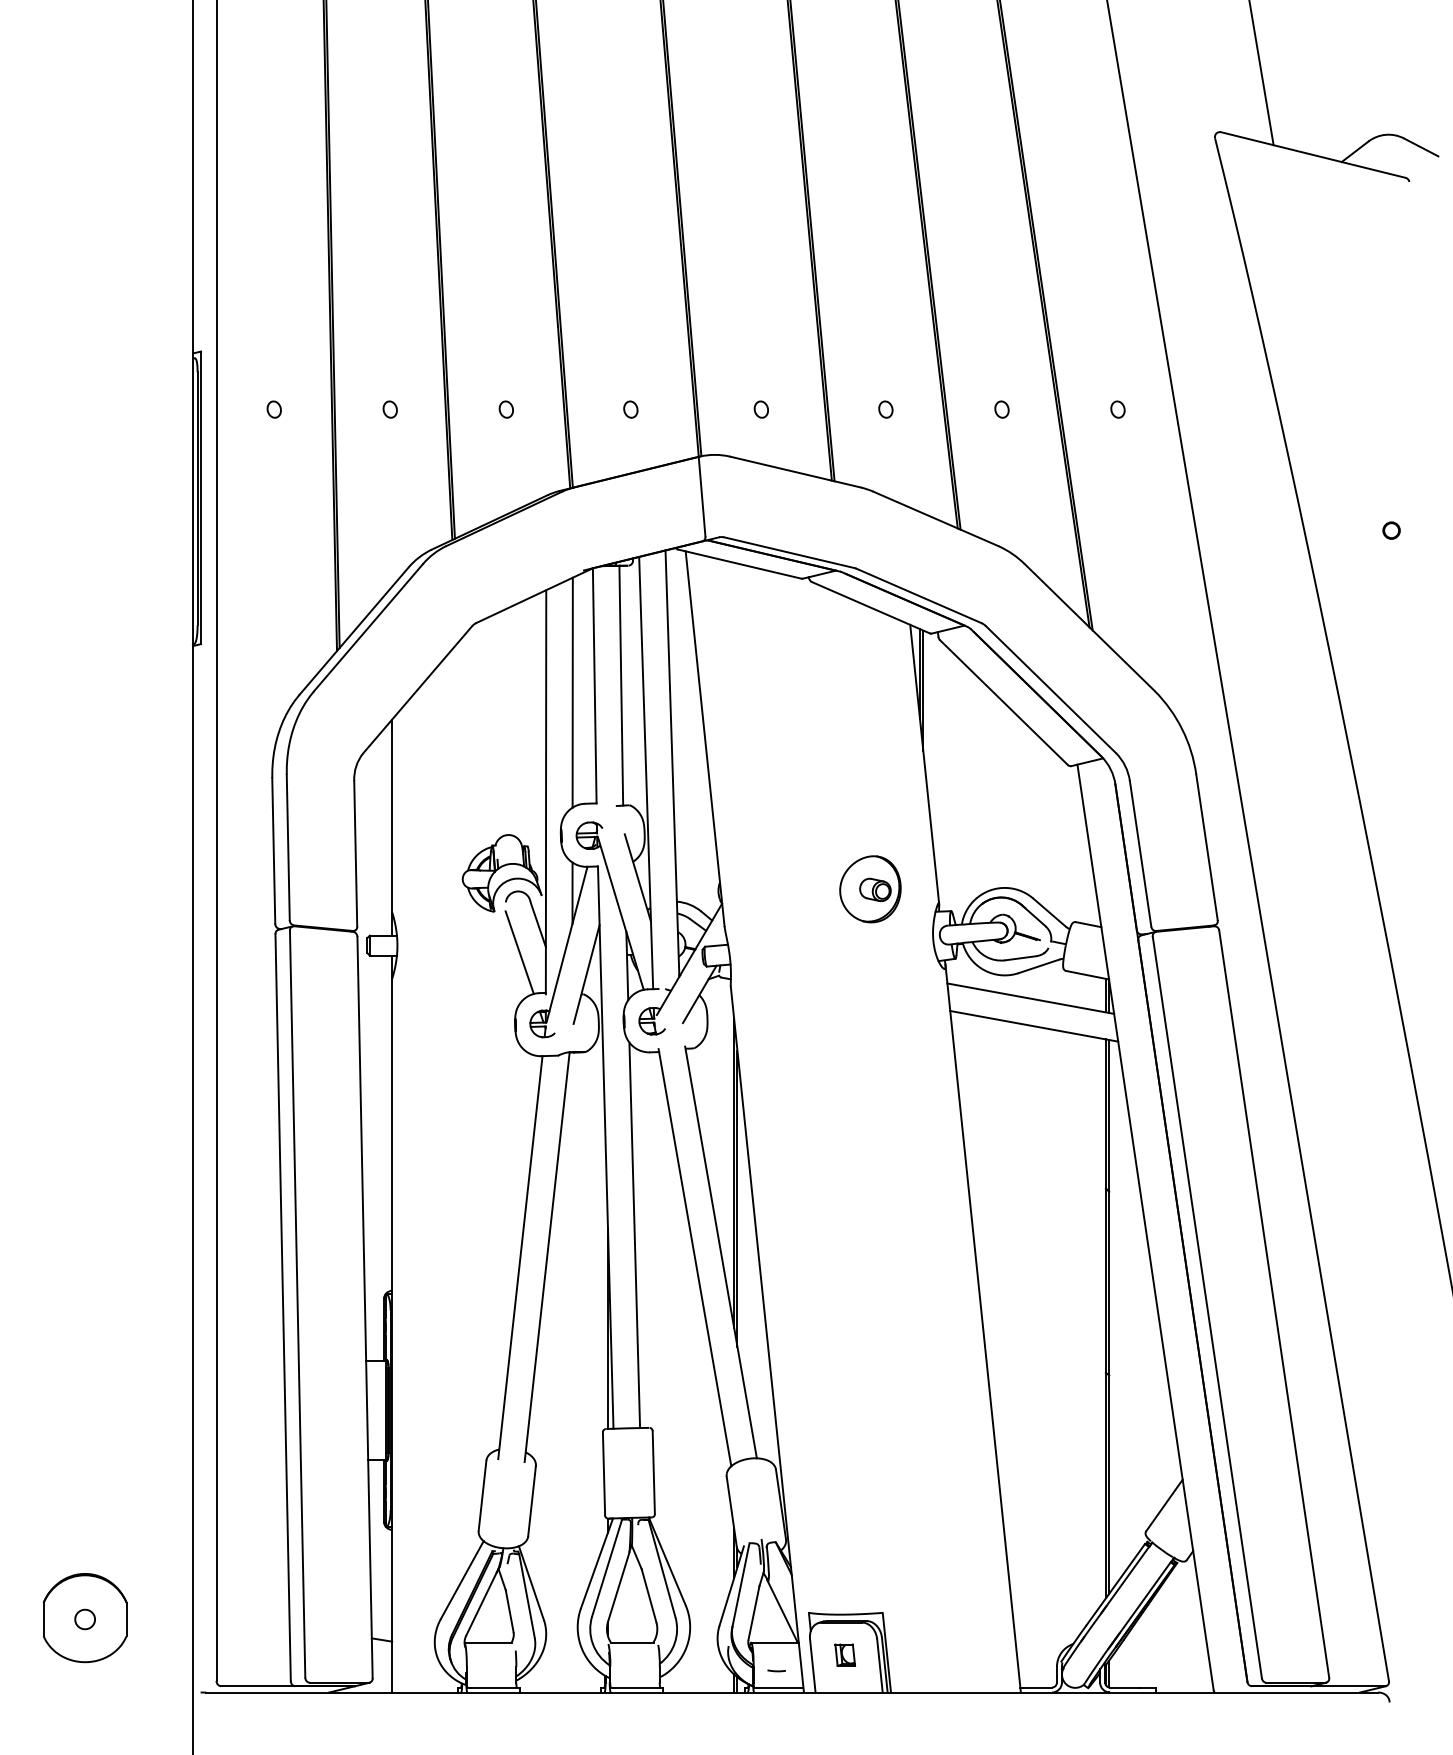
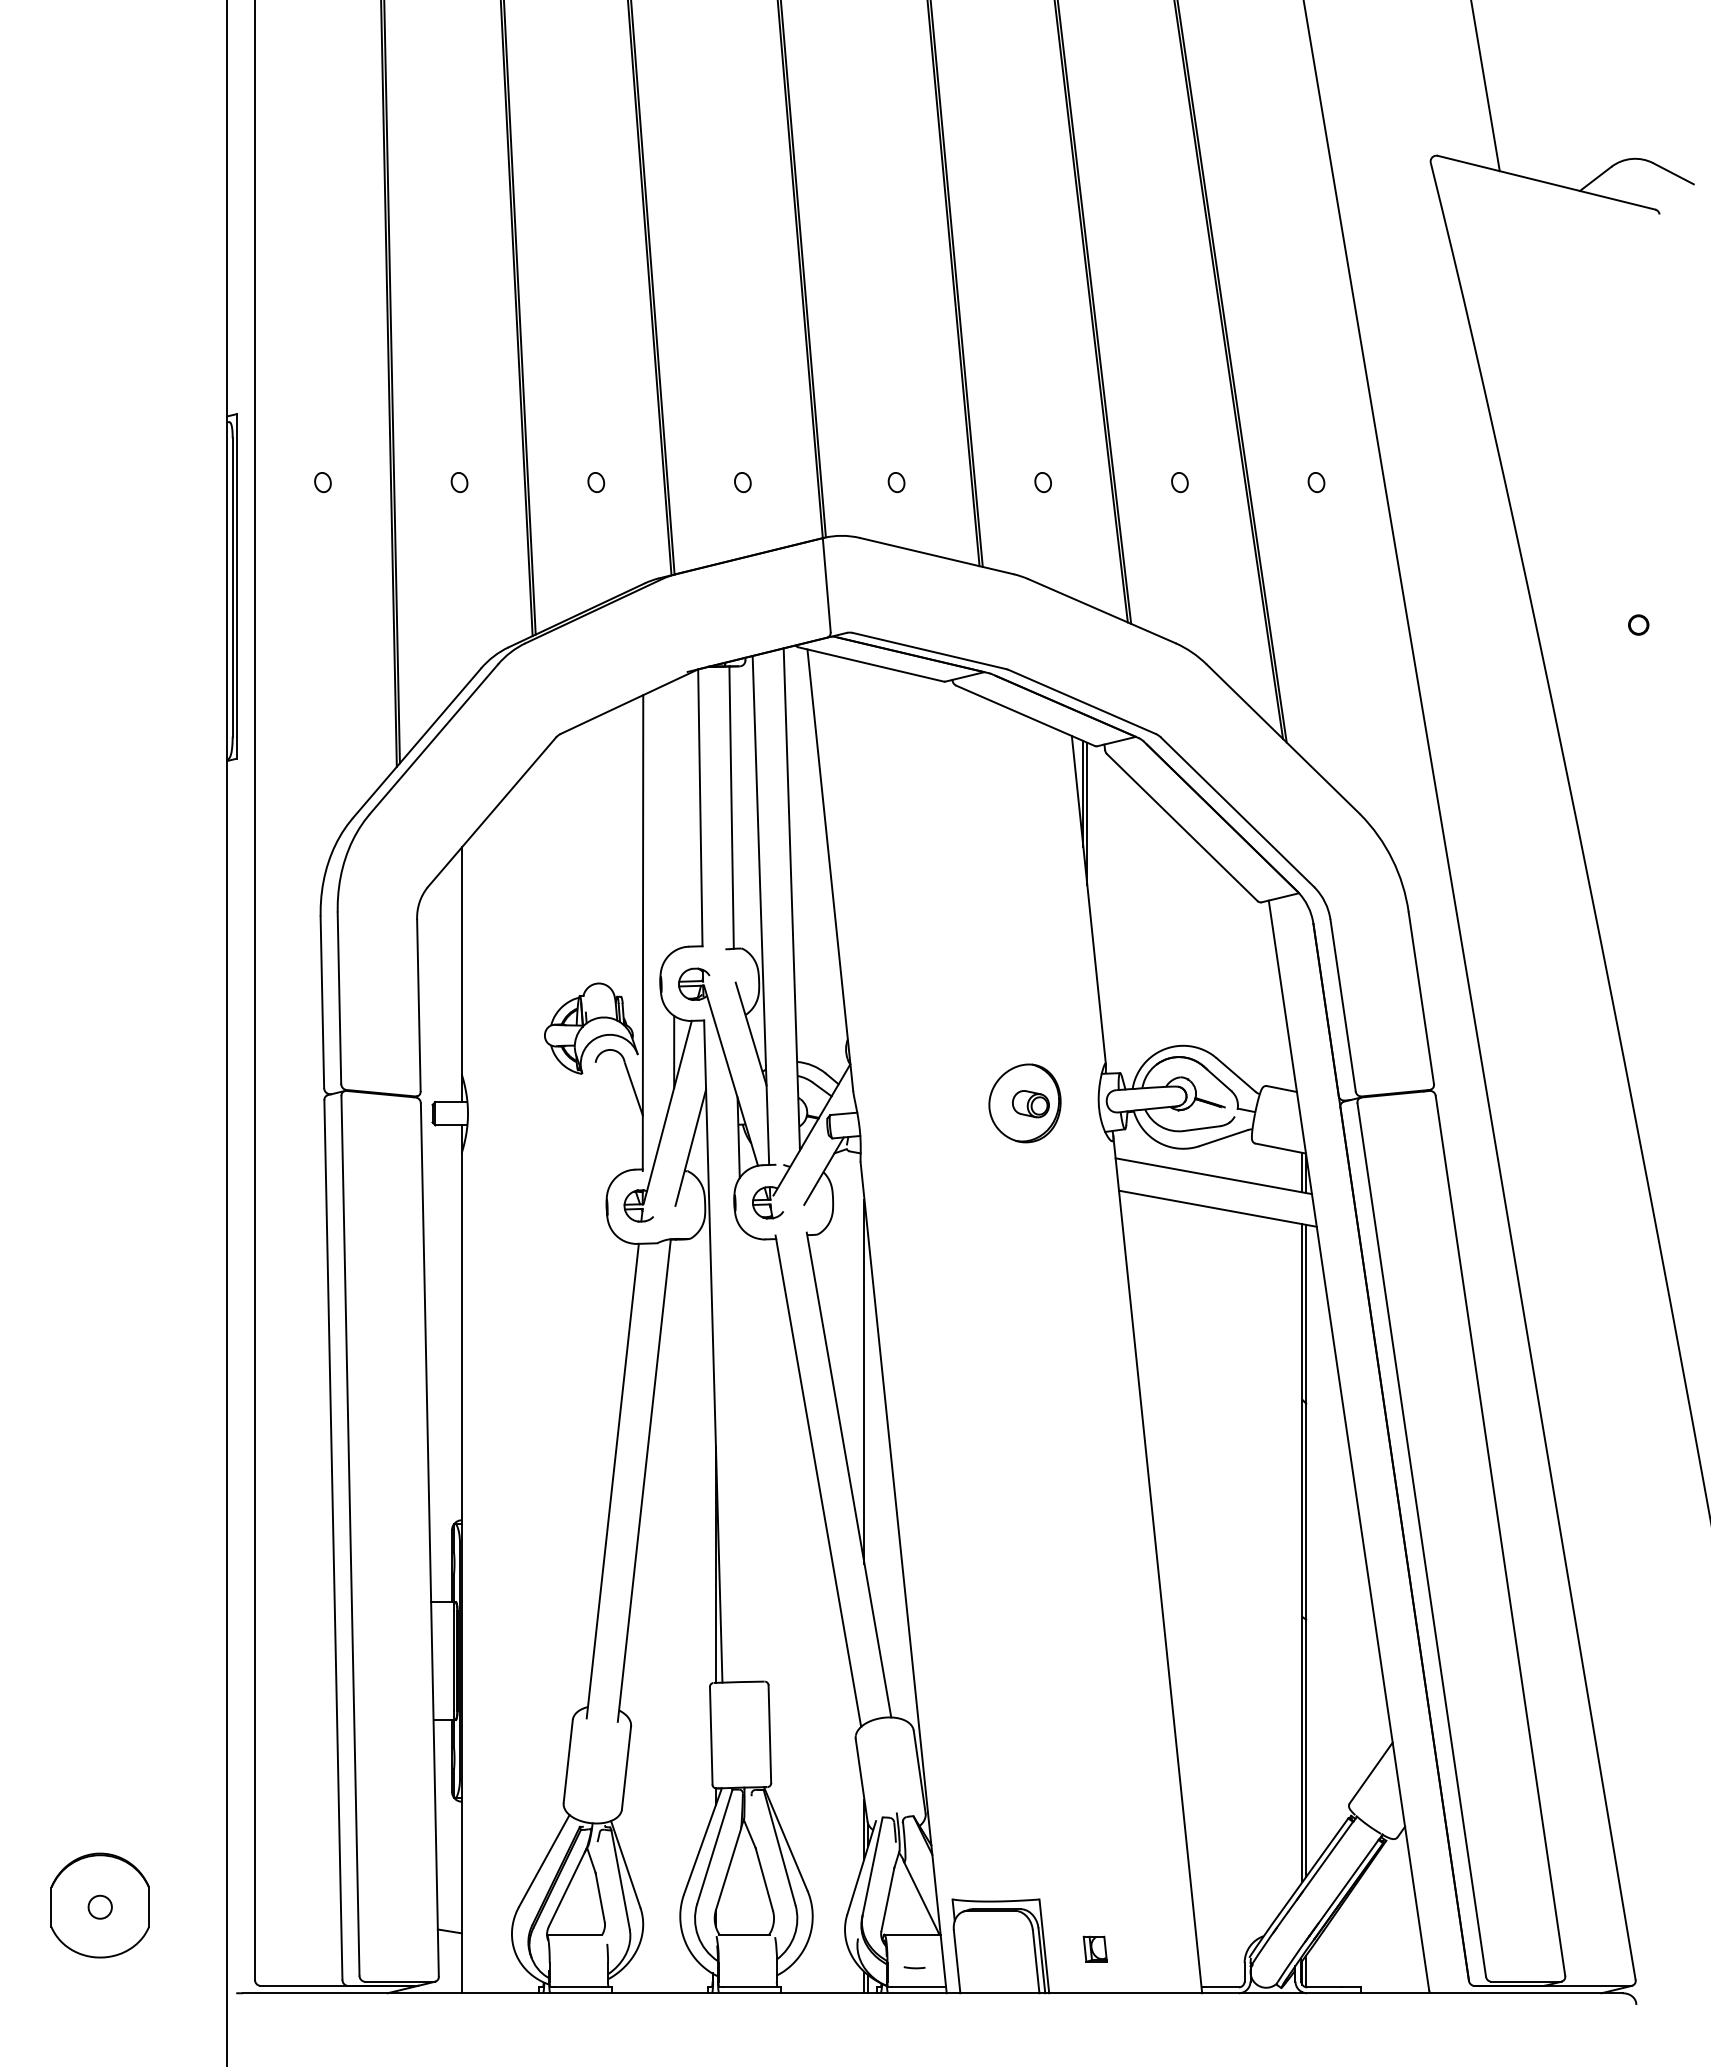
line: (572, 692) -> (674, 815), removed
part: (870, 889) -> (1024, 1103), moved
line: (519, 952) -> (611, 1121), removed
line: (737, 1198) -> (868, 1411), removed
line: (634, 1235) -> (747, 1454), removed
part: (844, 1654) -> (1094, 1948), moved

